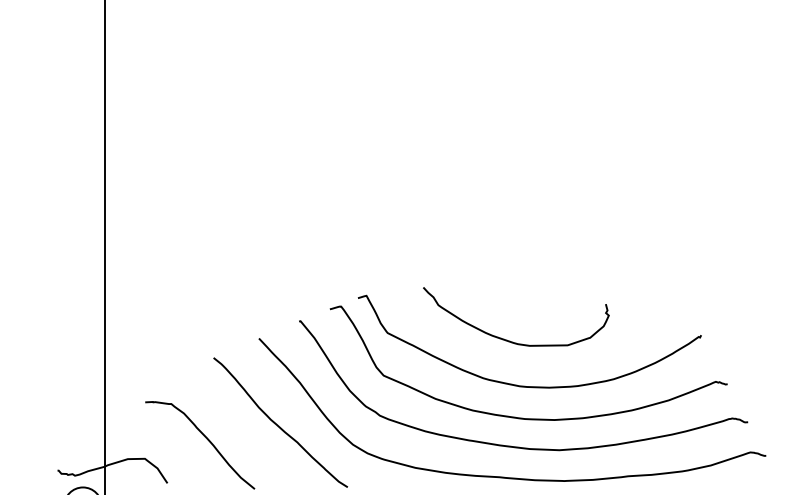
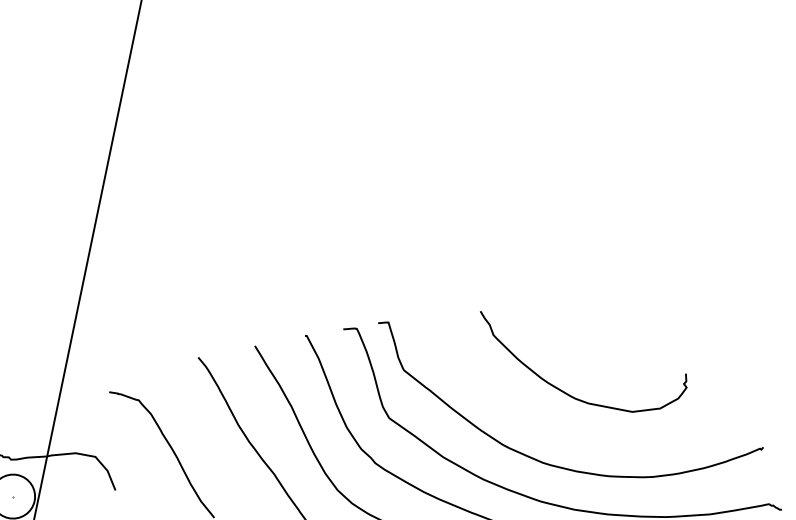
curve: (507, 339) -> (564, 390), moved

